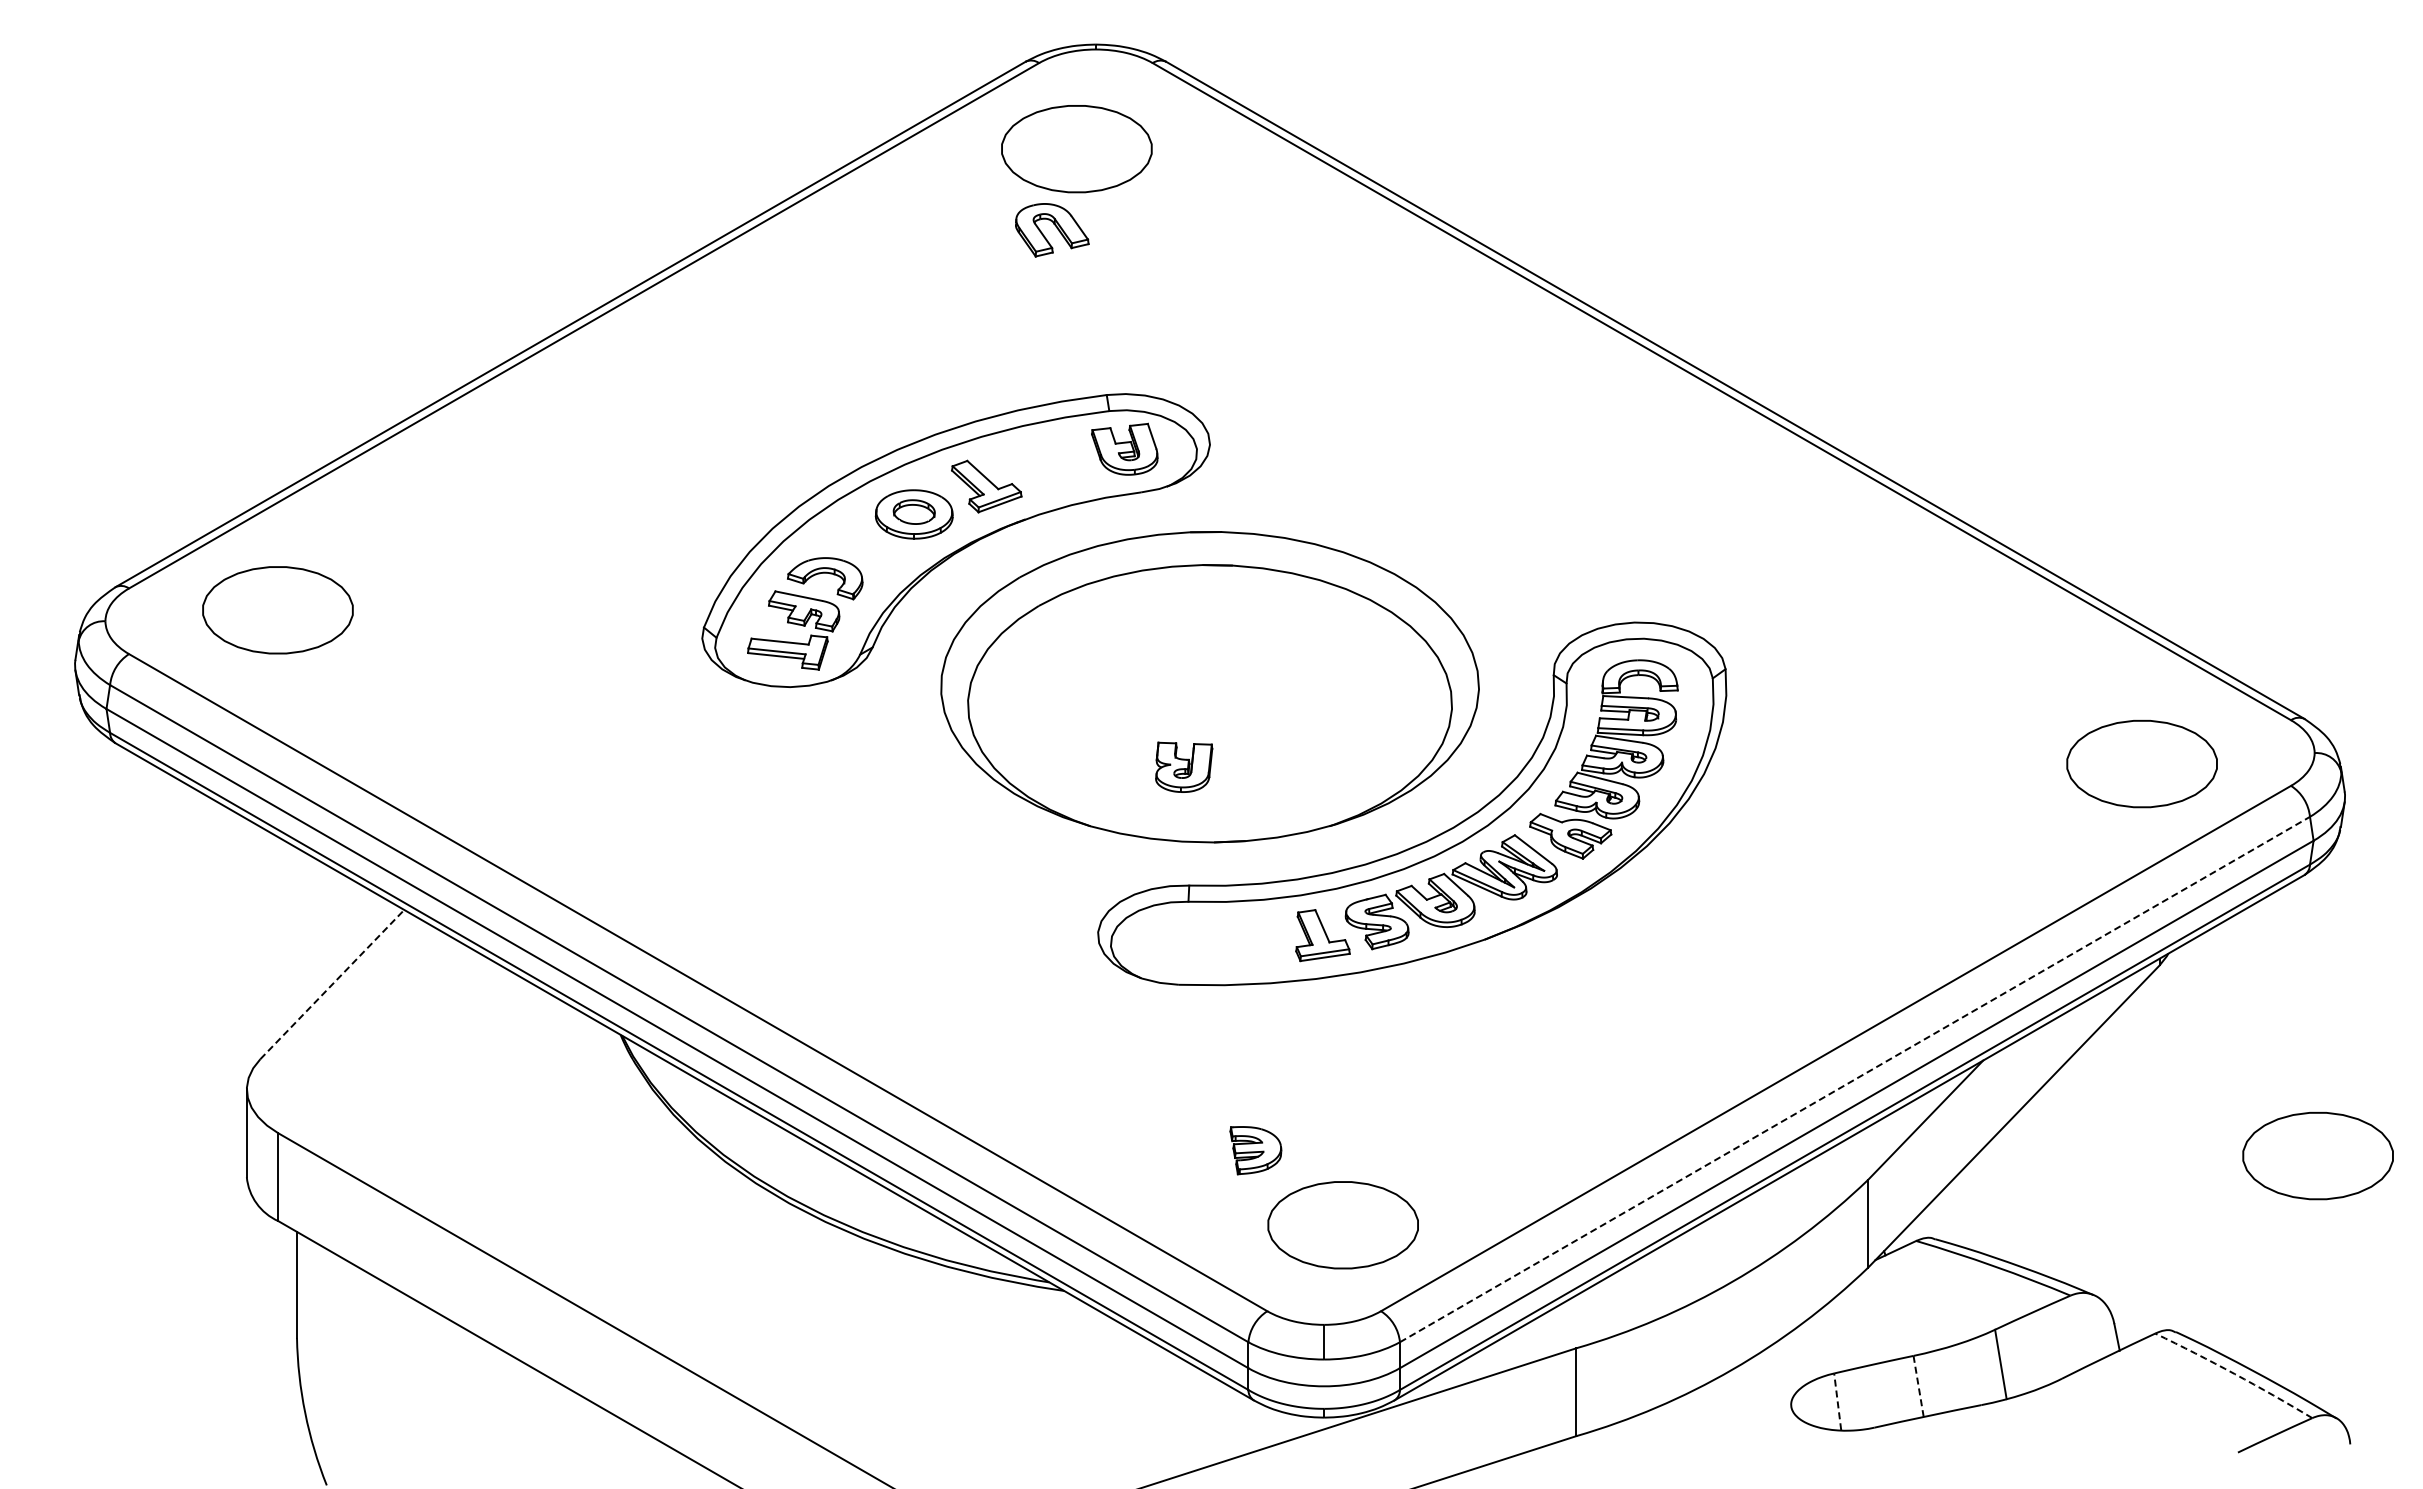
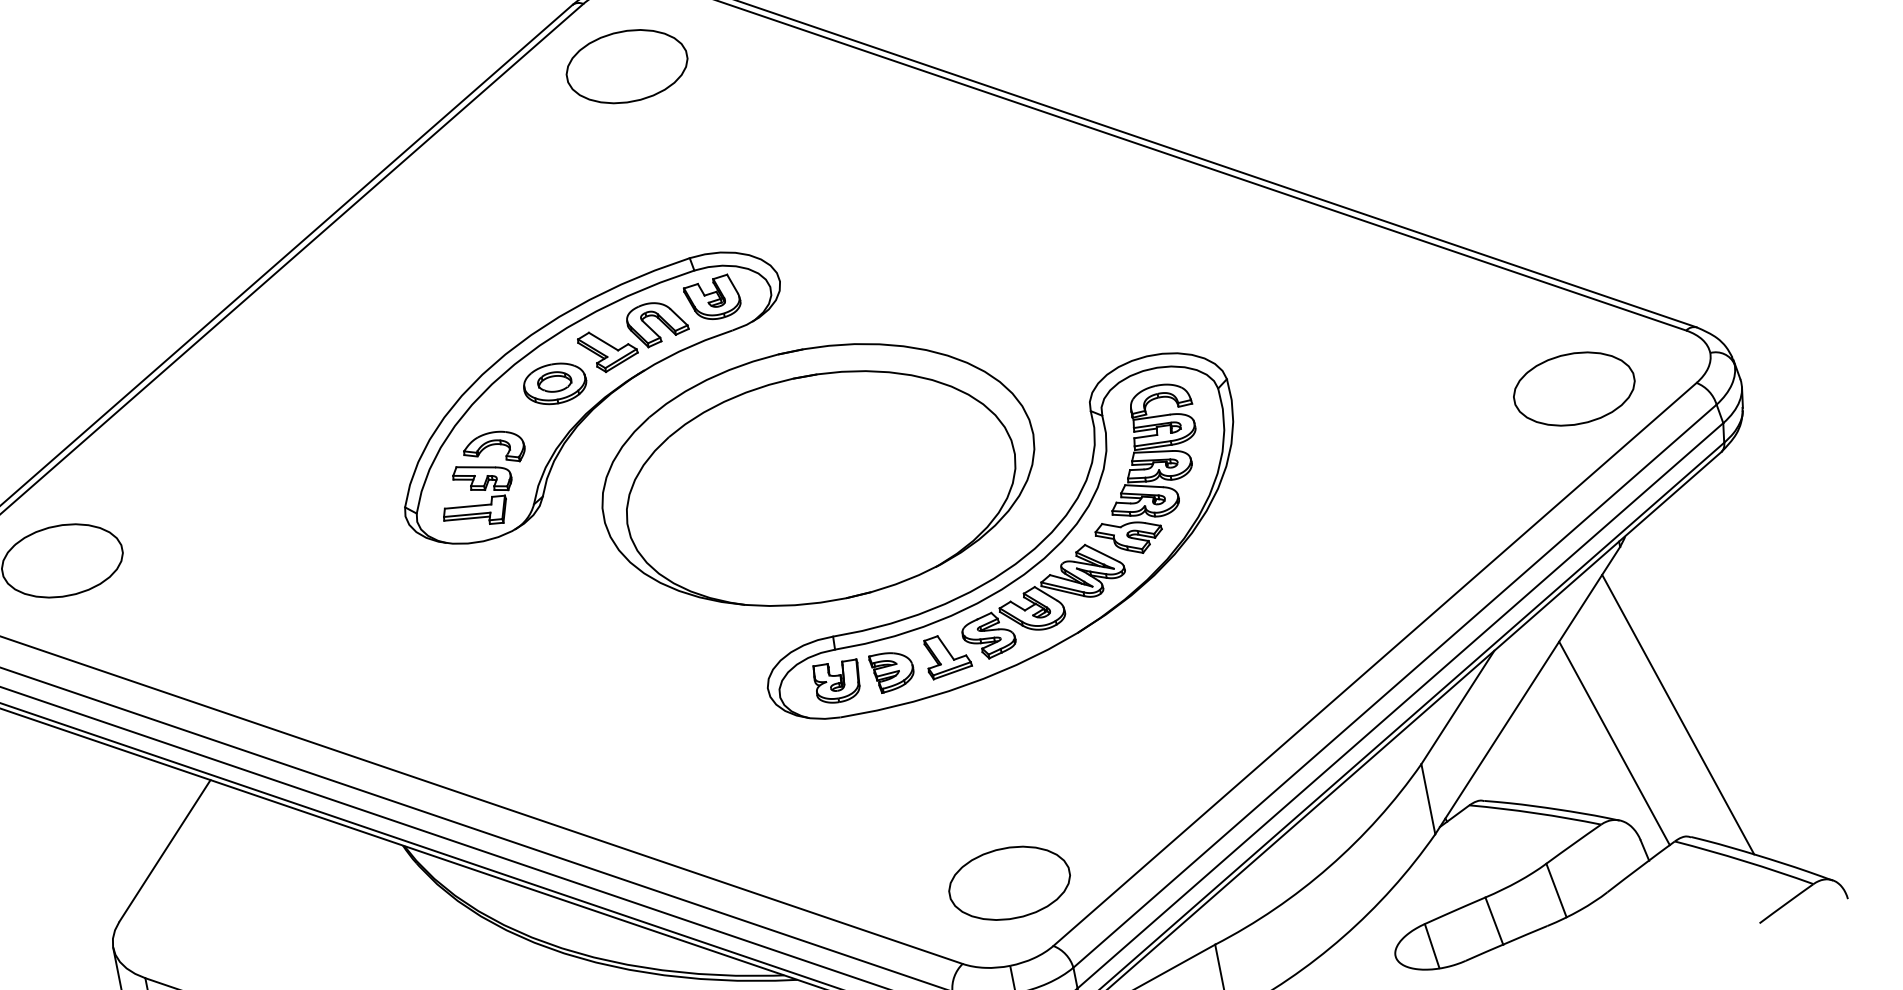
part: (1052, 230) -> (657, 323), moved
part: (1184, 766) -> (838, 681), moved
line: (332, 984) -> (165, 850), dashed -> solid
line: (1855, 1079) -> (1395, 686), dashed -> solid
part: (1255, 1150) -> (892, 671), moved
part: (2317, 1156) -> (1776, 674), removed
line: (2189, 1181) -> (1678, 714), added
line: (2105, 1200) -> (1614, 743), added
arc: (2234, 1374) -> (1744, 861), dashed -> solid
line: (1918, 1387) -> (1494, 921), dashed -> solid
line: (1837, 1401) -> (1431, 945), dashed -> solid

